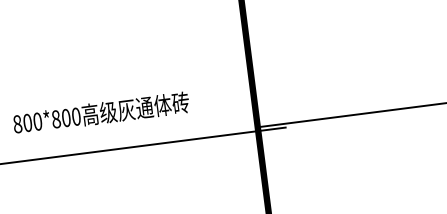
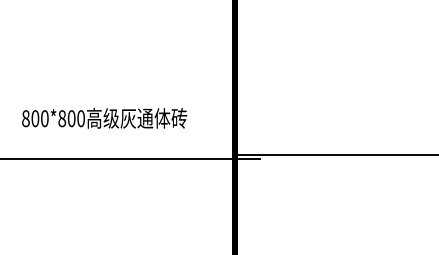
text: (101, 113) -> (104, 118), moved

